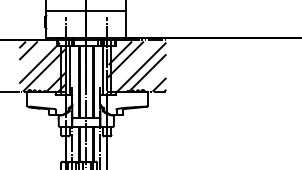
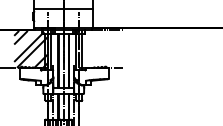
hatch: (136, 65) -> (100, 48), removed

